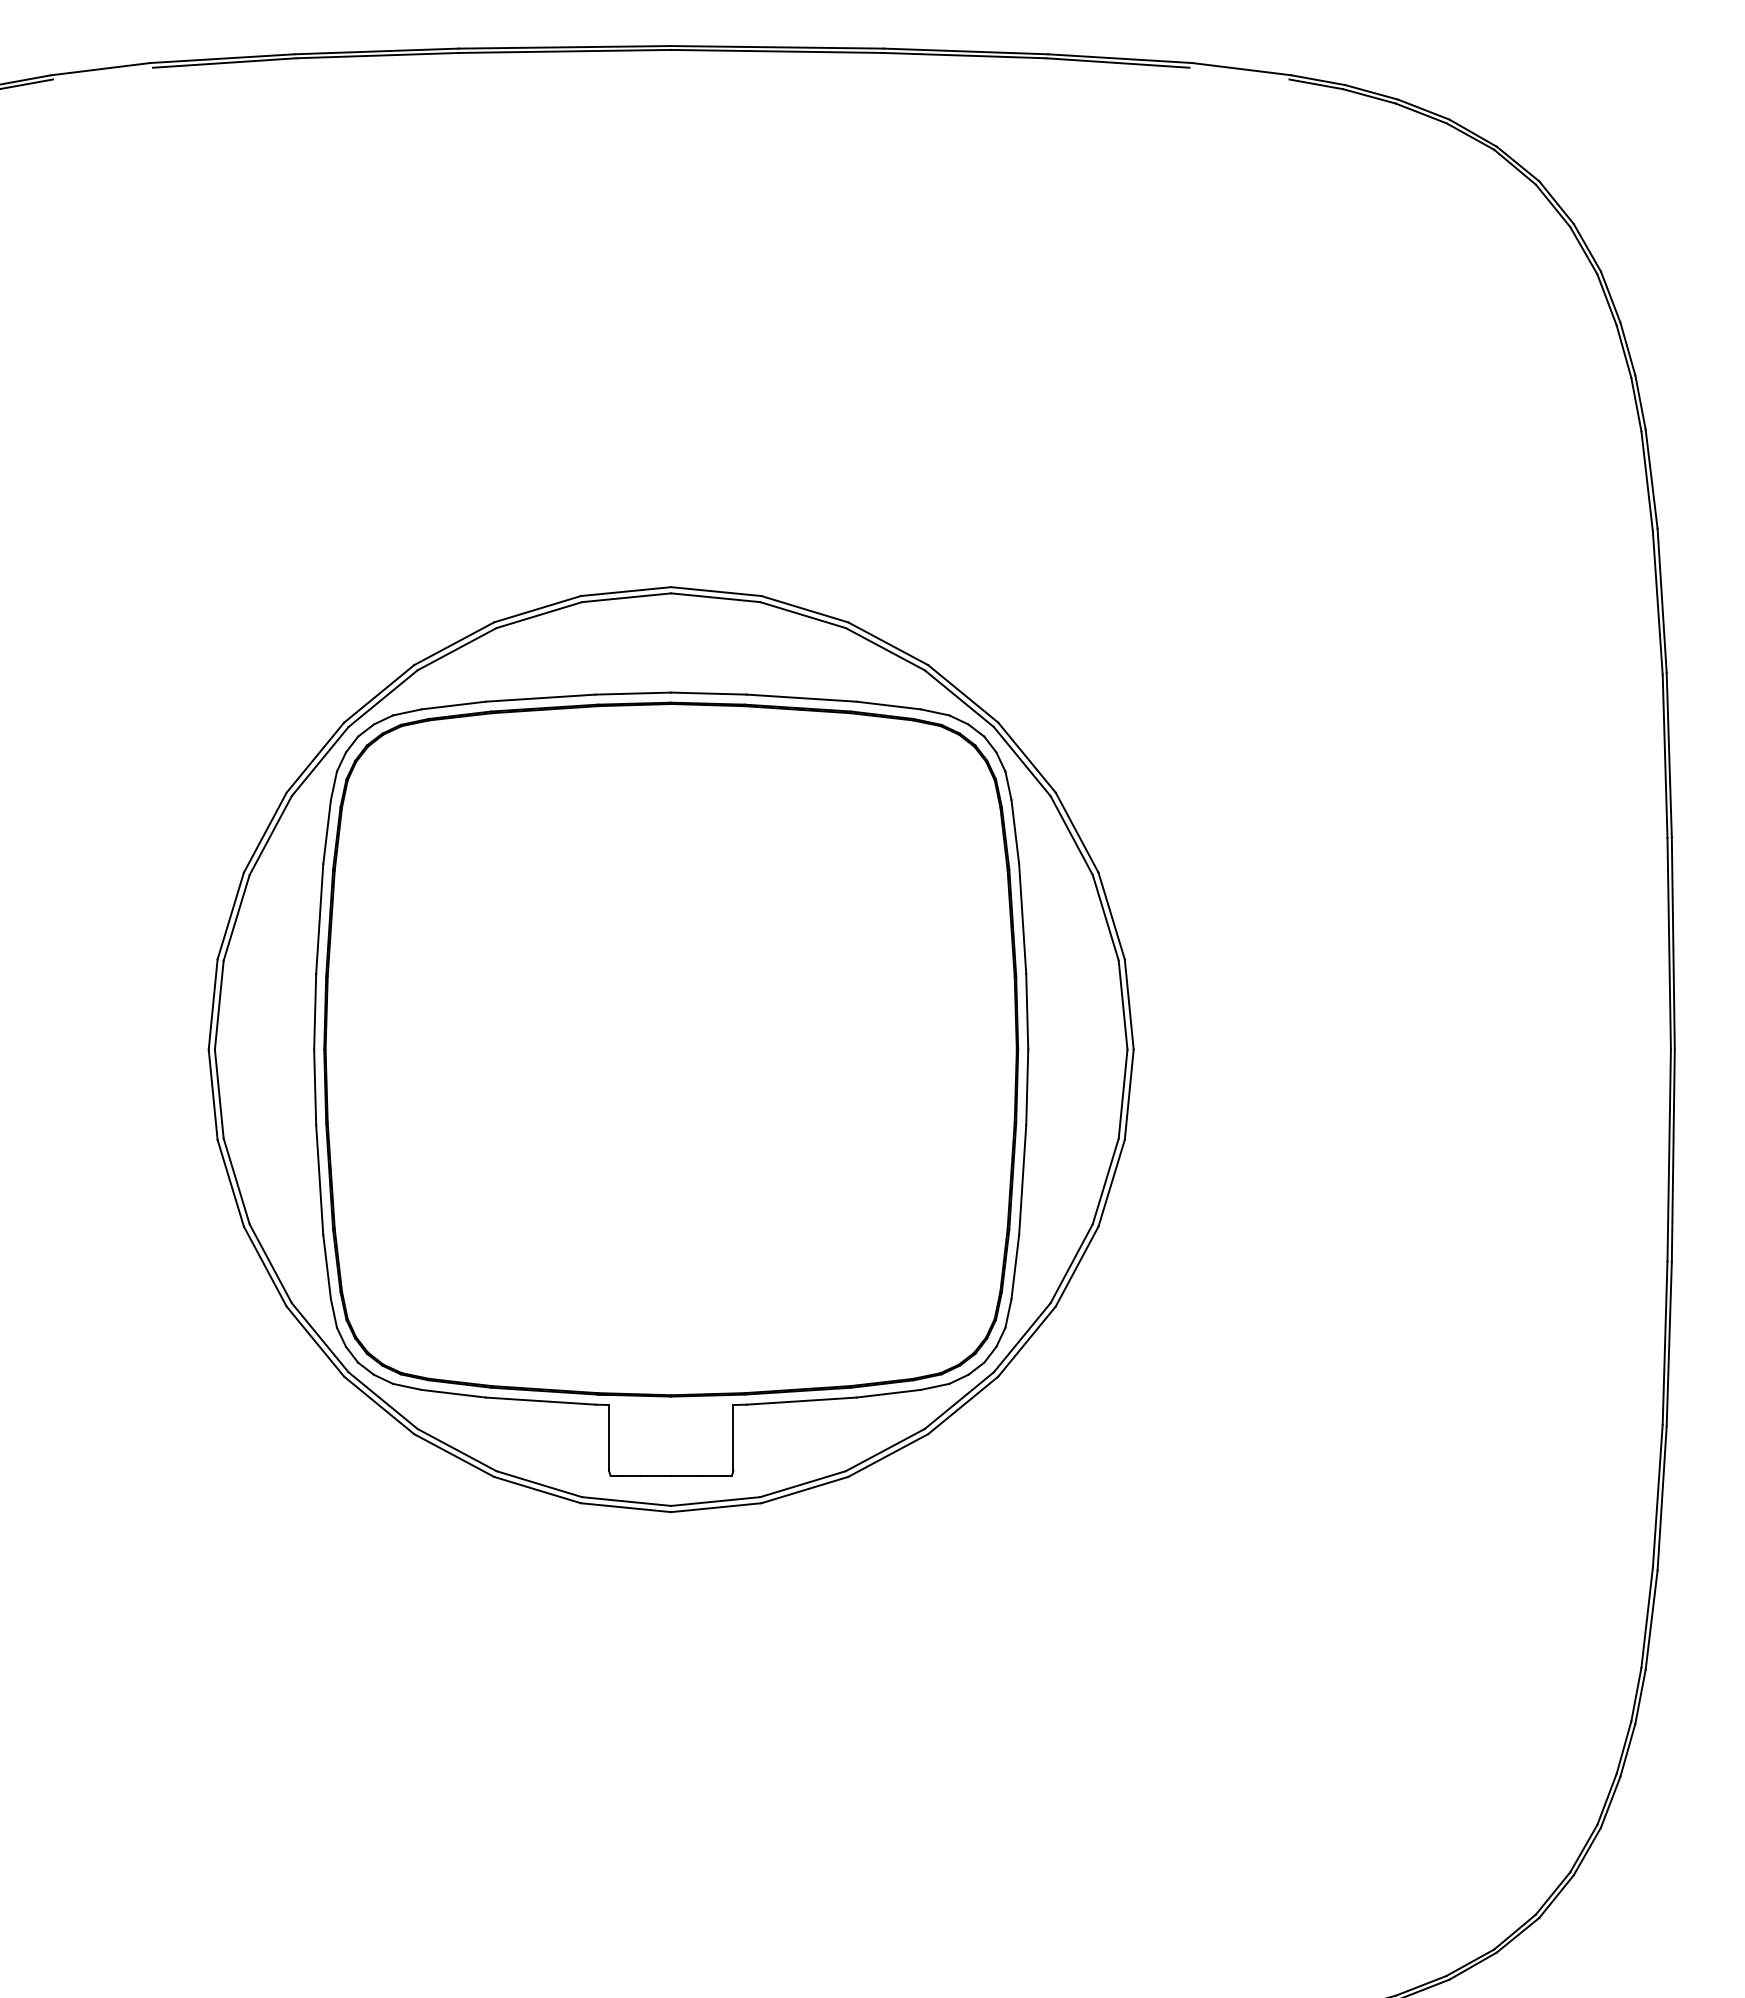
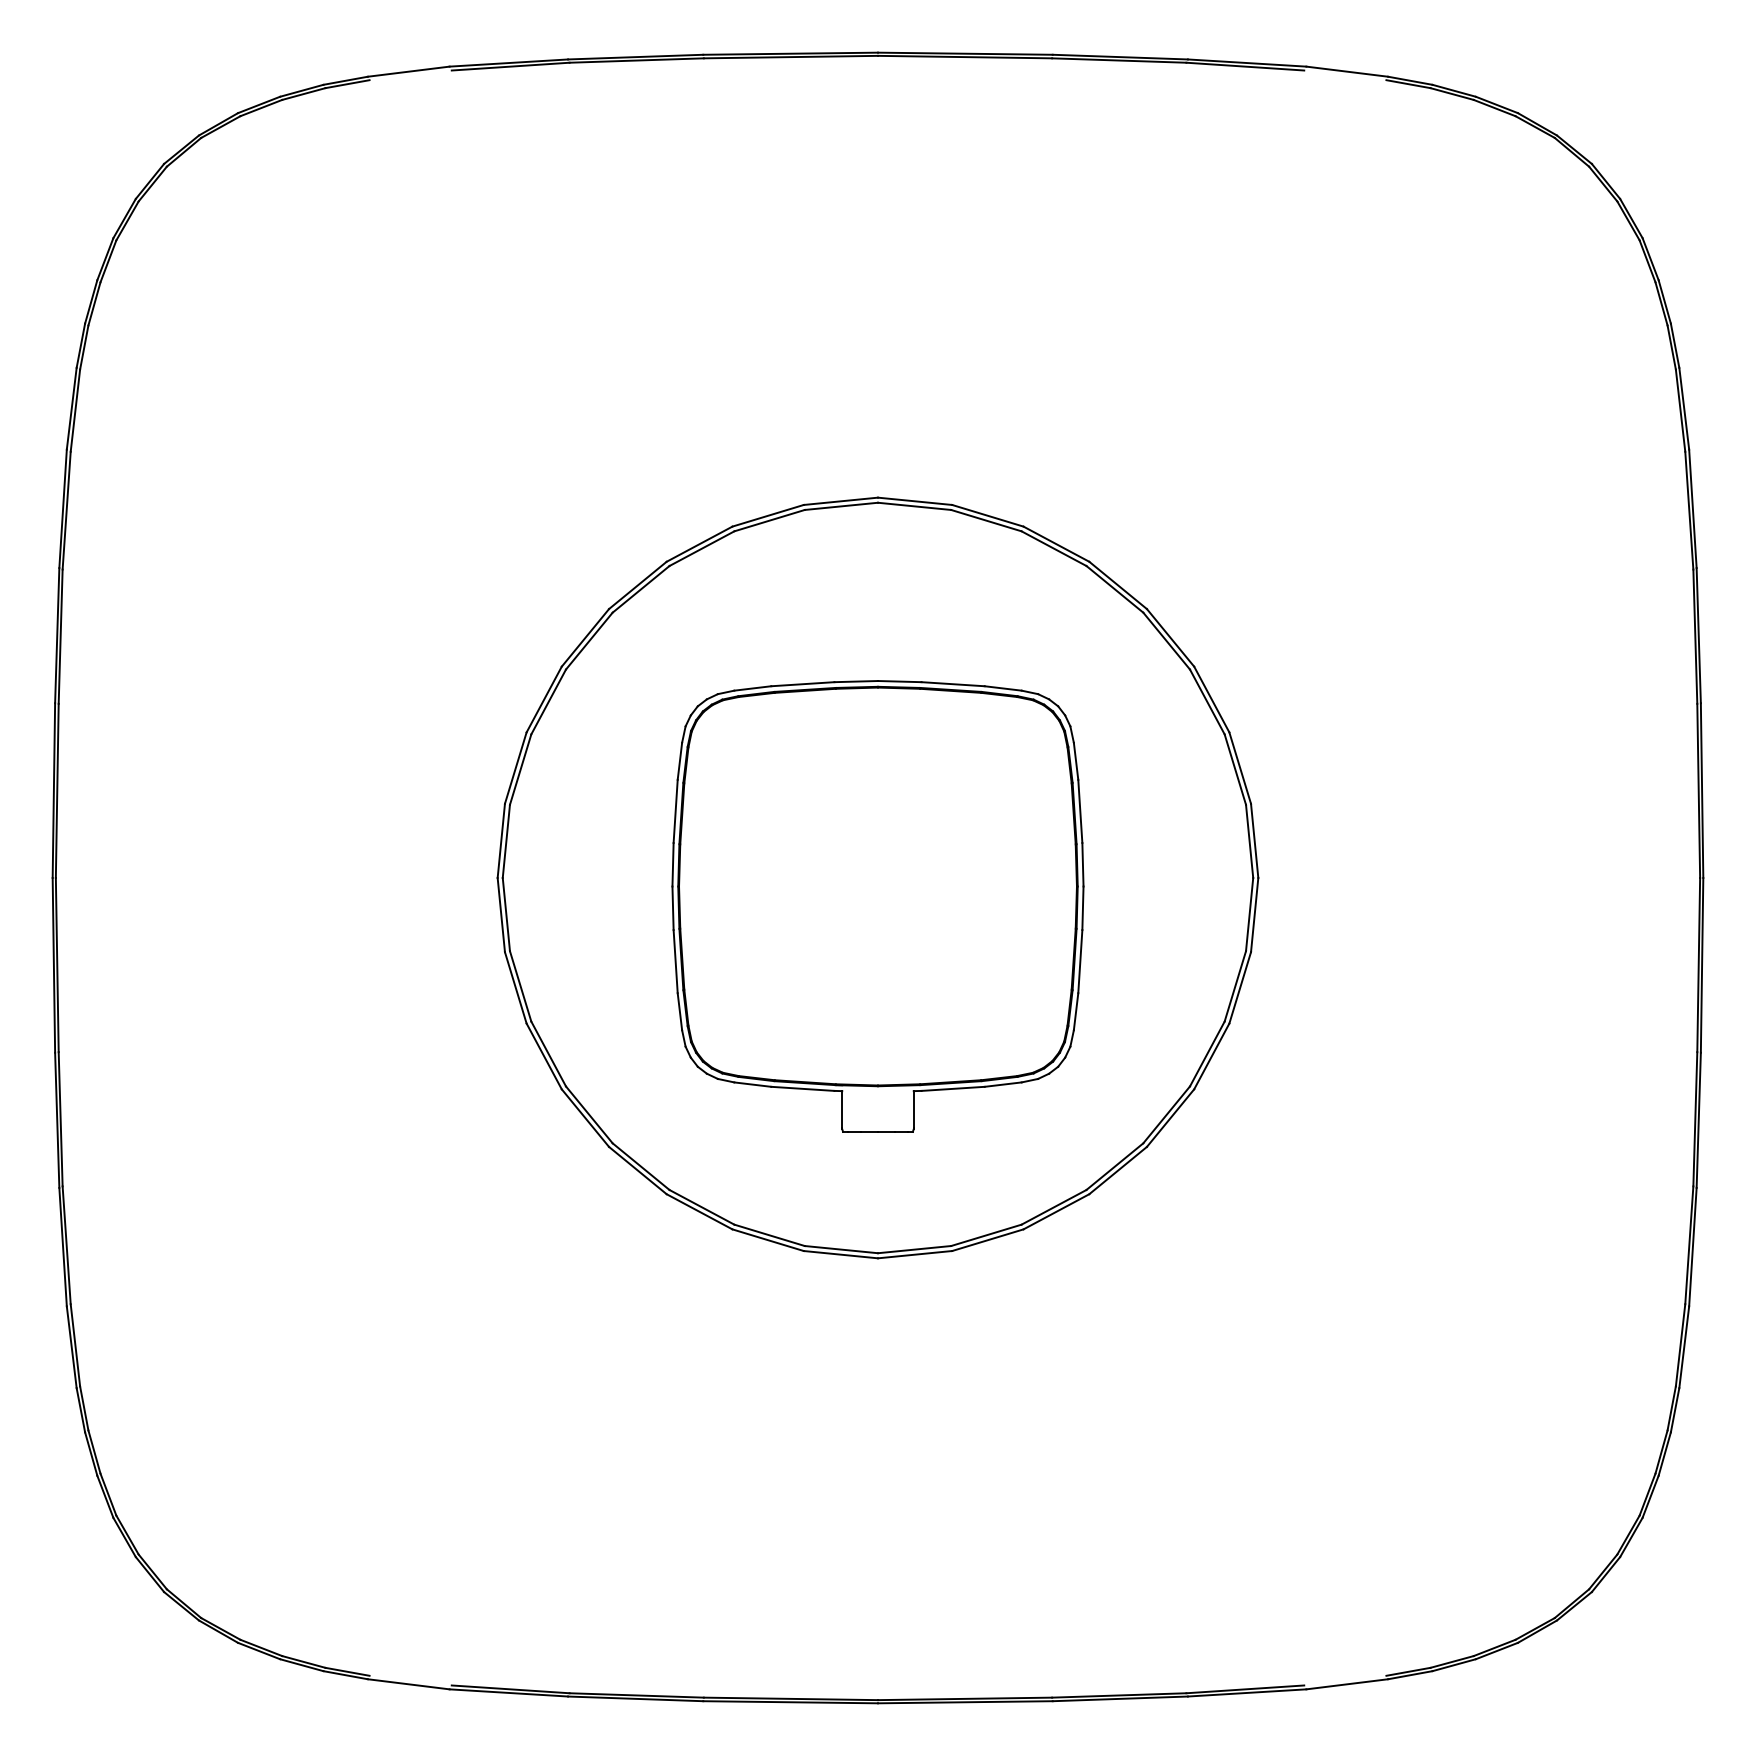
part: (670, 1084) -> (877, 906), size x0.7

